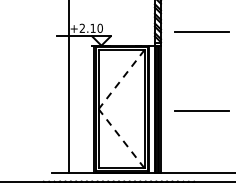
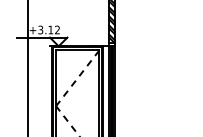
text: (90, 27) -> (48, 29), +2.10 -> +3.12
line: (202, 32) -> (153, 33), removed
line: (202, 110) -> (153, 107), removed

